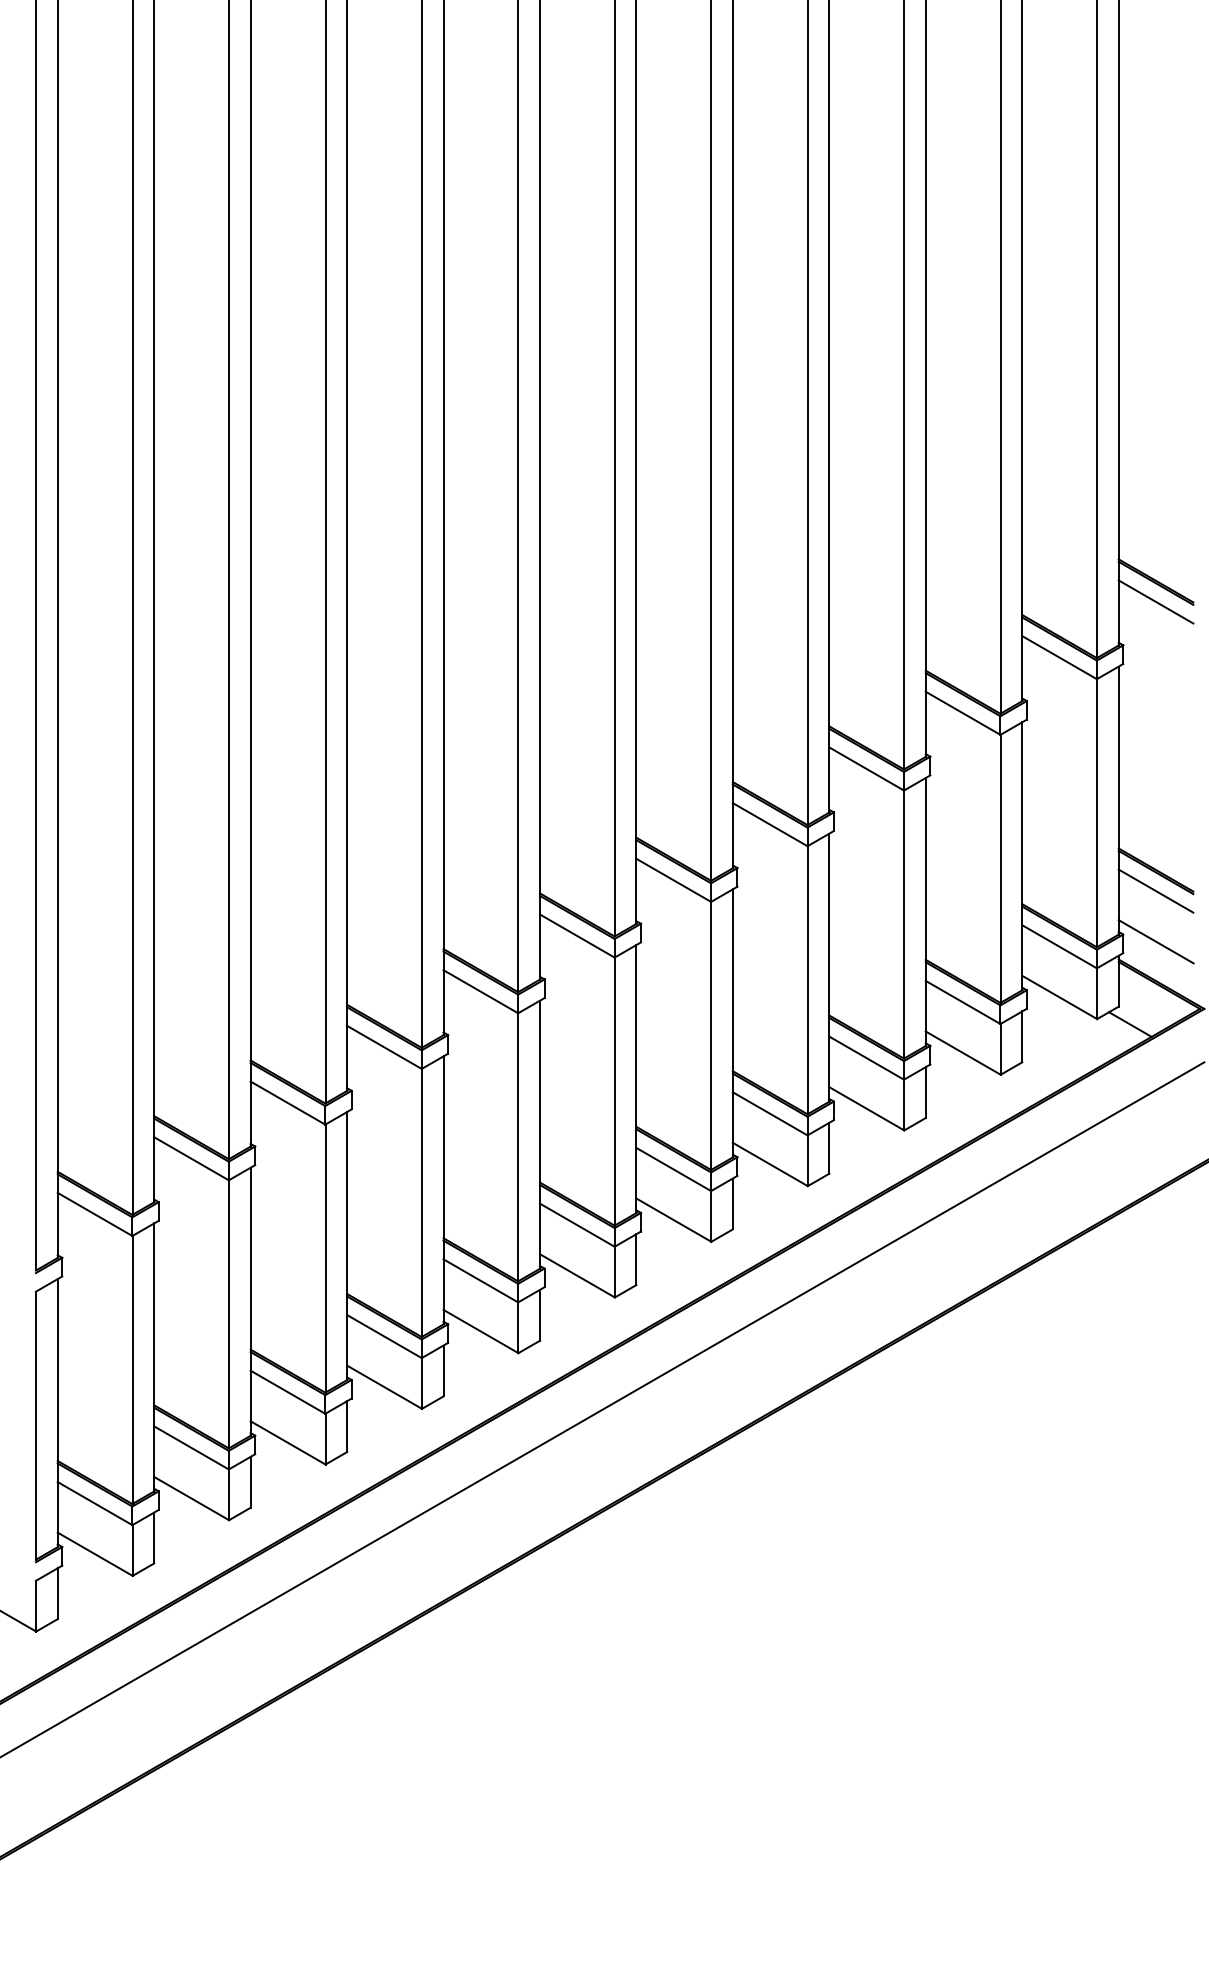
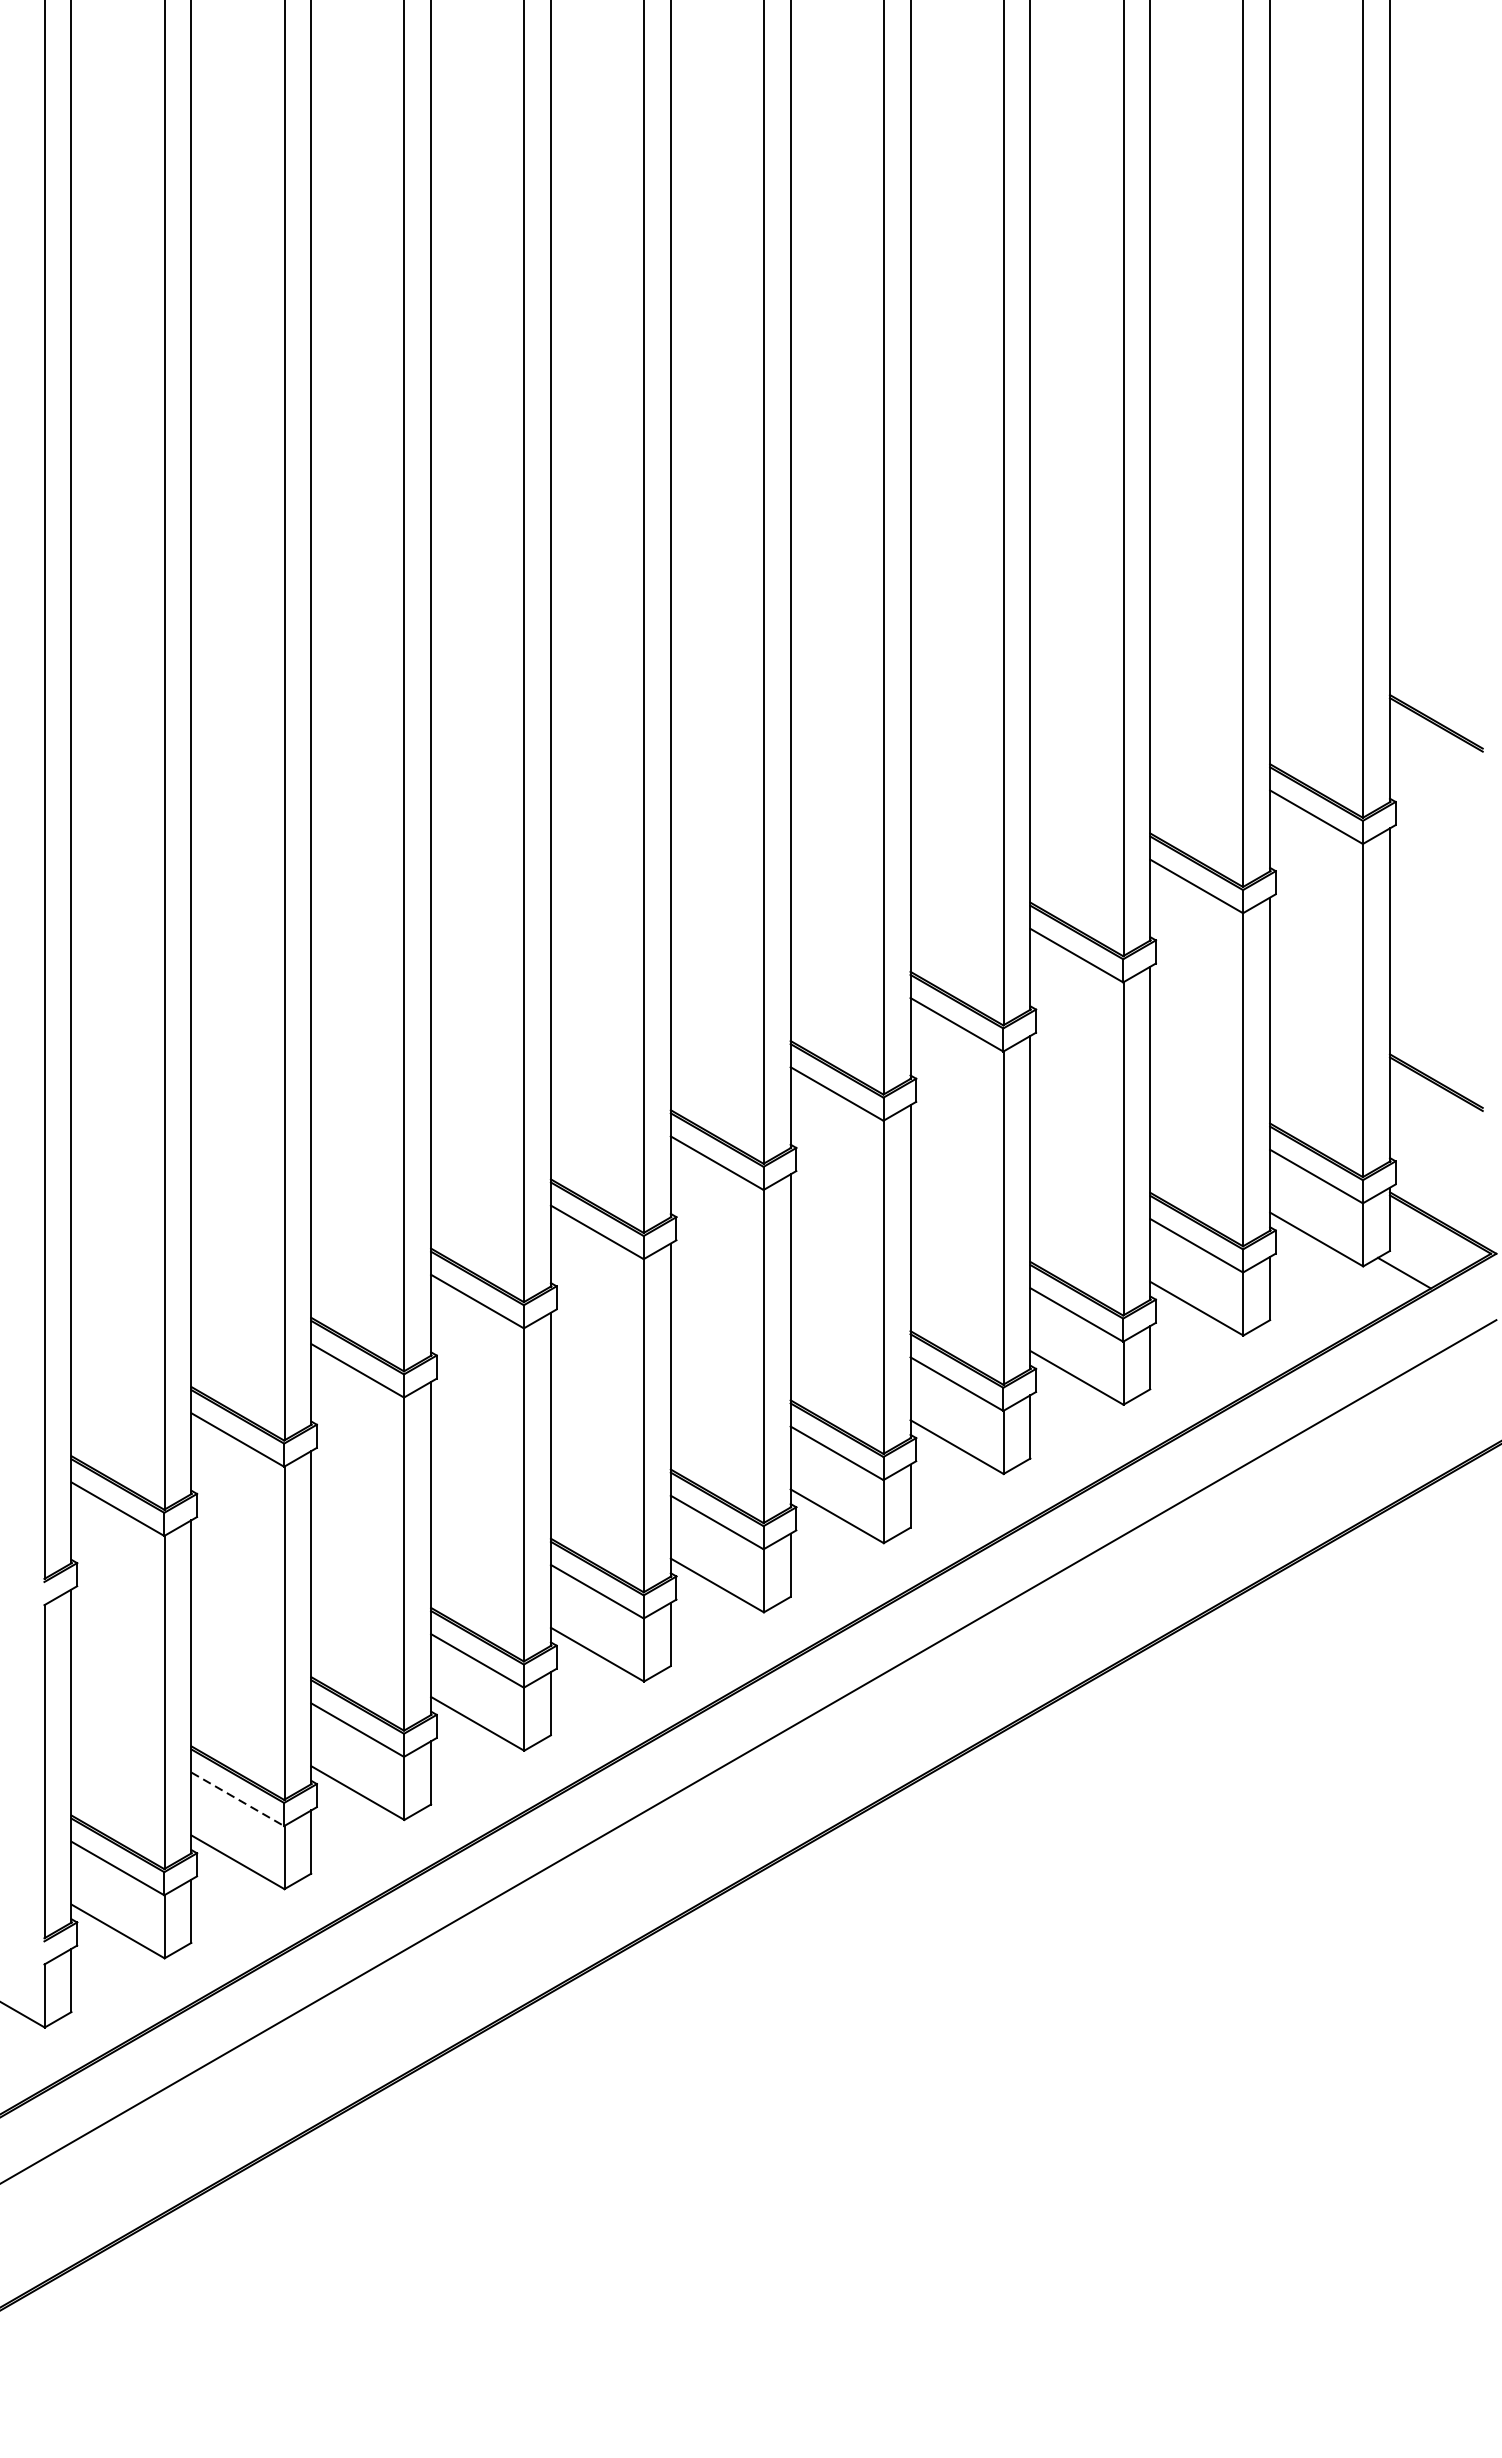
line: (1155, 601) -> (1435, 747), removed
line: (1155, 890) -> (1435, 1106), removed
line: (1155, 941) -> (1435, 1169), removed
line: (191, 1448) -> (237, 1800), solid -> dashed

